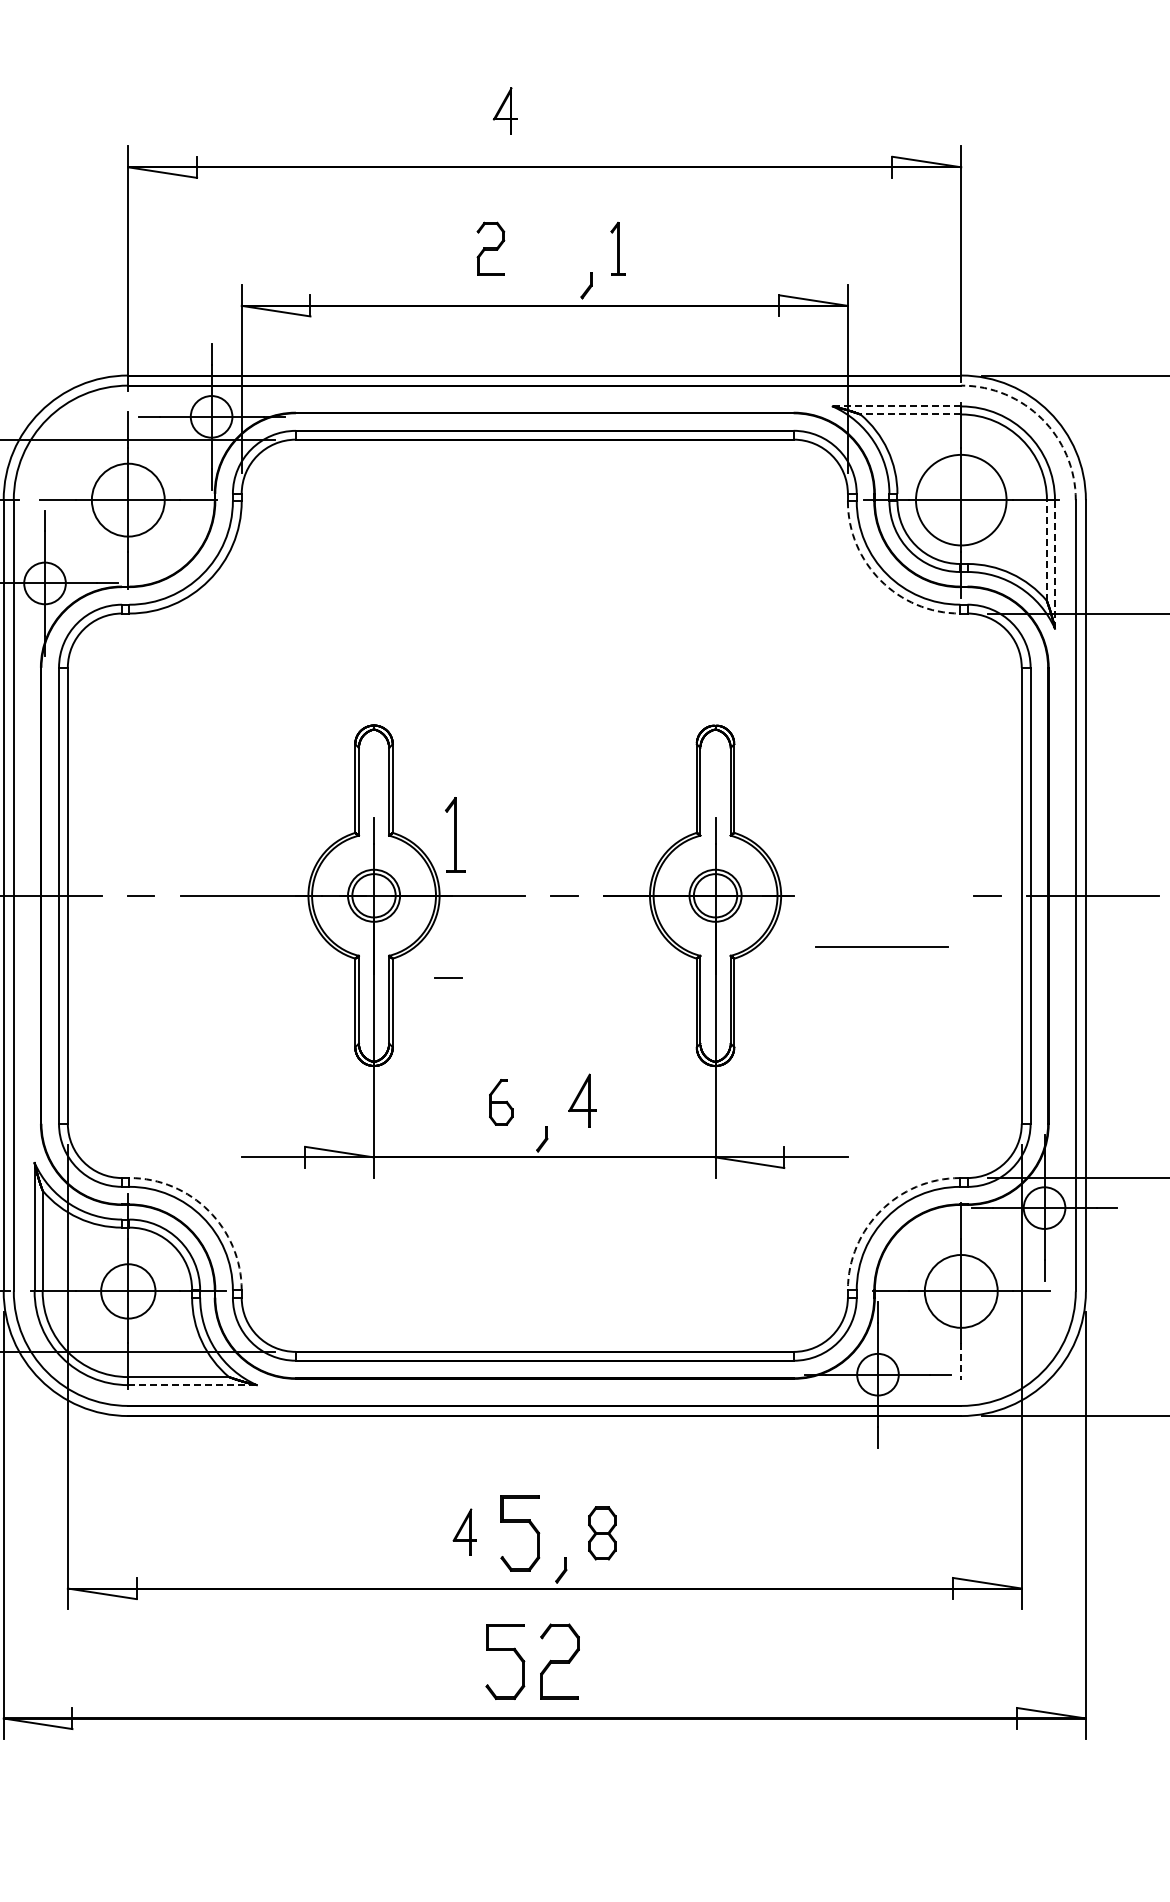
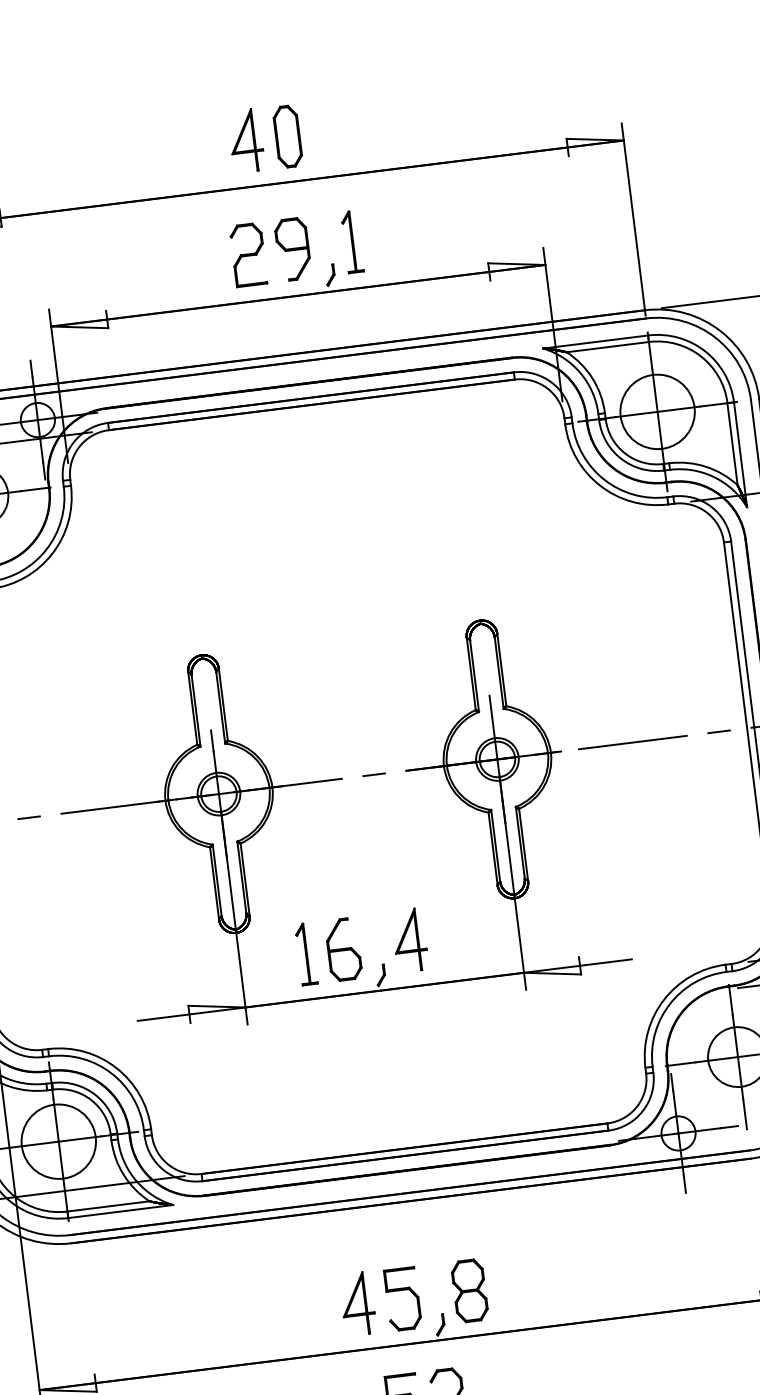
part: (504, 110) -> (245, 140), size x1.67
part: (555, 111) -> (287, 136), added
part: (490, 248) -> (248, 254), size x1.43
part: (545, 248) -> (293, 248), added
part: (617, 248) -> (351, 241), size x1.43
line: (896, 406) -> (595, 342), dashed -> solid
line: (910, 414) -> (607, 347), dashed -> solid
arc: (1042, 419) -> (715, 337), dashed -> solid
line: (1046, 550) -> (732, 444), dashed -> solid
line: (1054, 563) -> (740, 454), dashed -> solid
arc: (880, 580) -> (599, 485), dashed -> solid
part: (455, 834) -> (306, 953), moved
line: (881, 946) -> (632, 742), moved
line: (448, 977) -> (287, 853), removed
part: (581, 1100) -> (408, 939), size x1.43
part: (501, 1102) -> (343, 949), size x1.67
arc: (208, 1210) -> (115, 1067), dashed -> solid
arc: (880, 1210) -> (663, 999), dashed -> solid
circle: (128, 1291) -> (58, 1141), size x1.67
line: (961, 1362) -> (745, 1115), dashed -> solid
line: (193, 1385) -> (121, 1211), dashed -> solid
part: (464, 1531) -> (357, 1303), size x1.67
part: (602, 1533) -> (470, 1290), size x1.43

